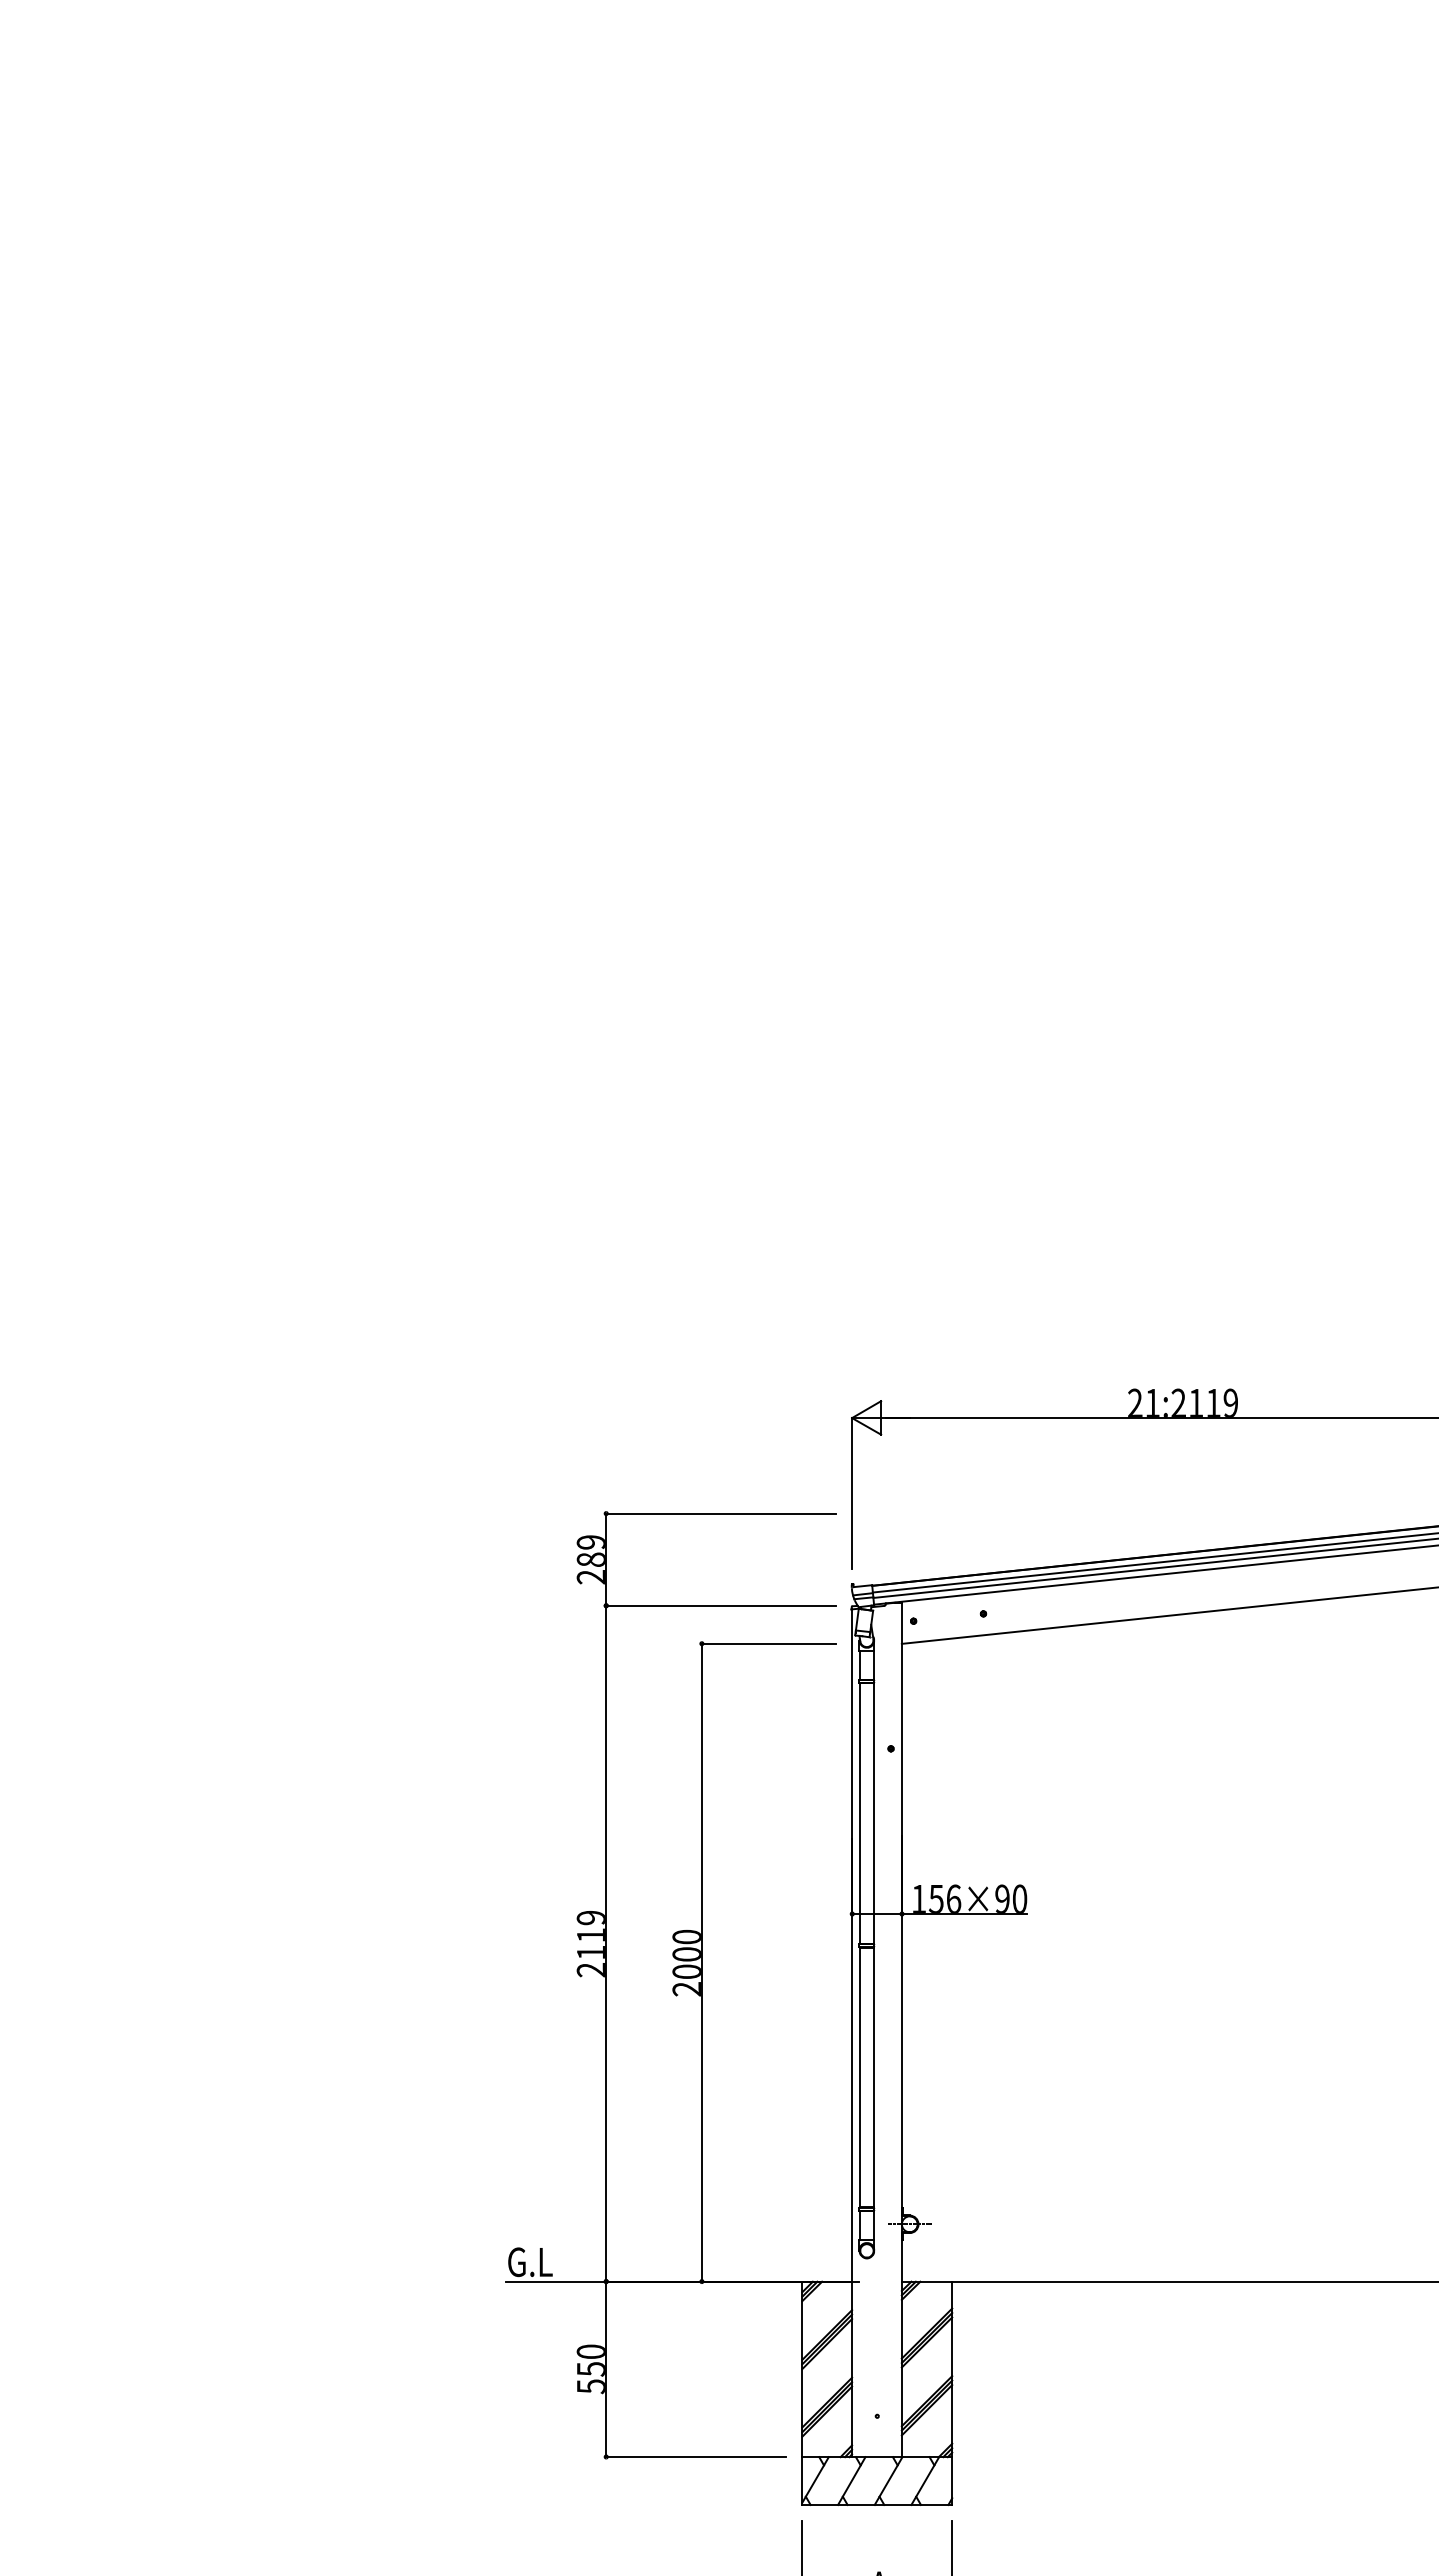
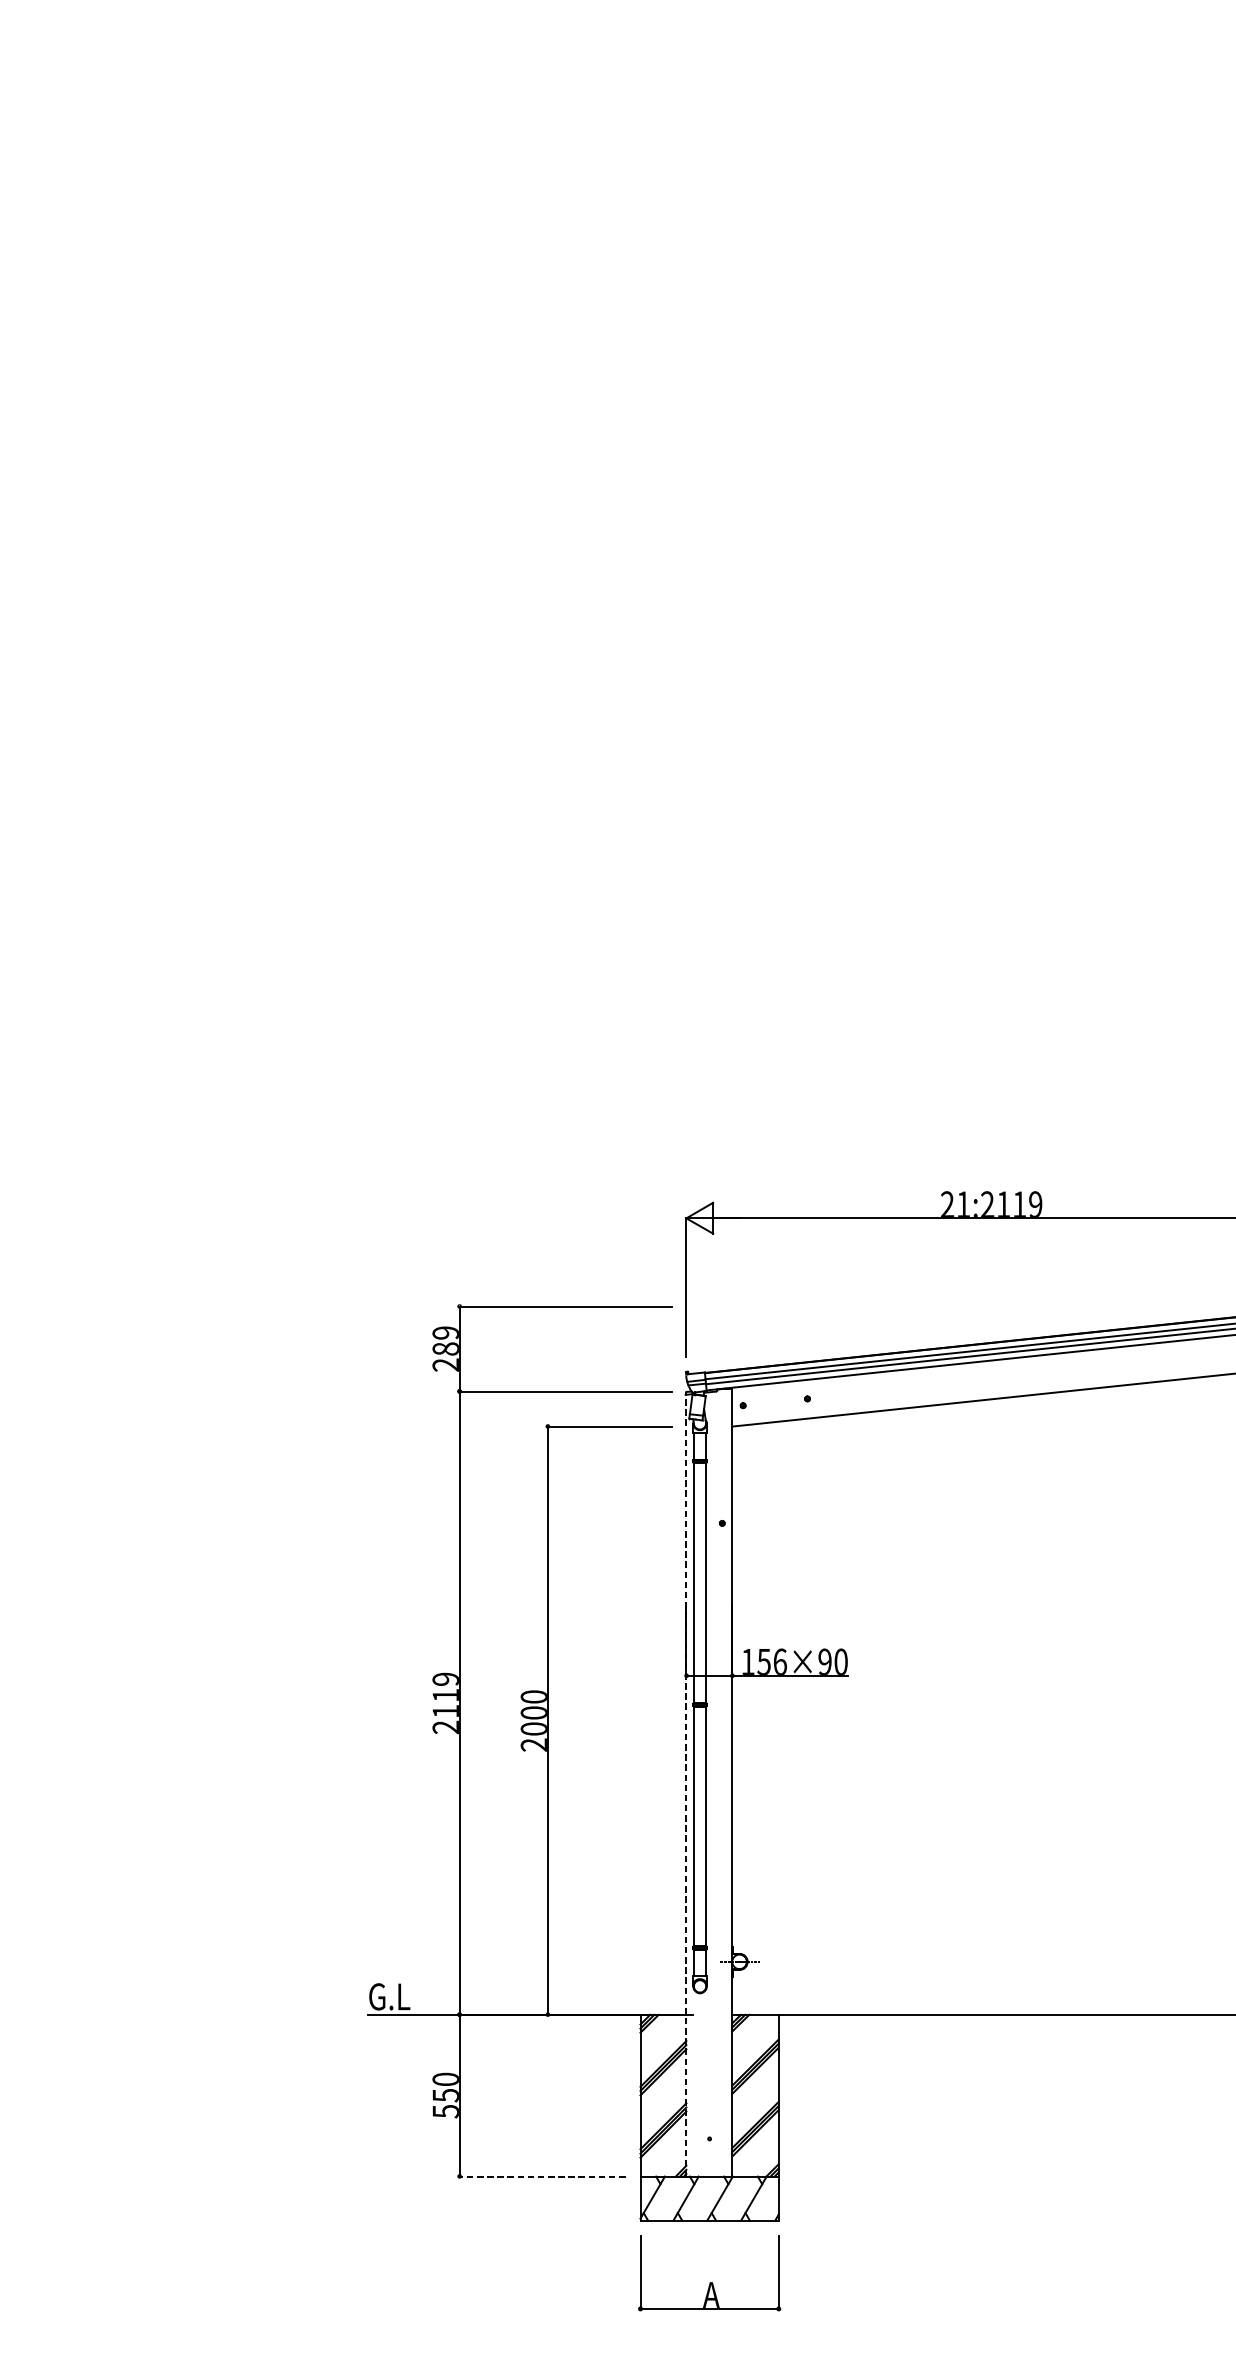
line: (852, 2033) -> (686, 1785), solid -> dashed
line: (695, 2457) -> (541, 2176), solid -> dashed

